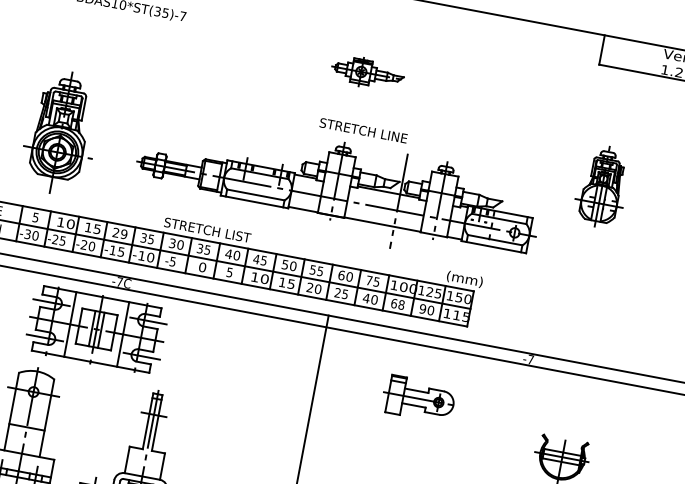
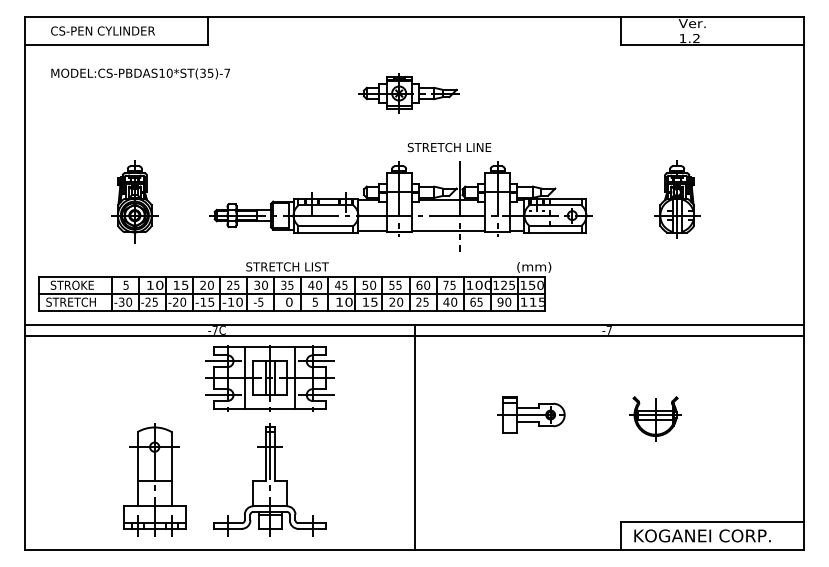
part: (367, 73) -> (408, 93), size x1.43
text: (363, 130) -> (449, 147), moved
part: (60, 131) -> (134, 201), size x0.71
part: (602, 186) -> (677, 199), moved
text: (123, 234) -> (210, 285), 29 -> 20
text: (143, 238) -> (229, 285), 35 -> 25
text: (401, 304) -> (479, 301), 68 -> 65
part: (95, 329) -> (269, 378), moved
part: (418, 398) -> (531, 414), moved

